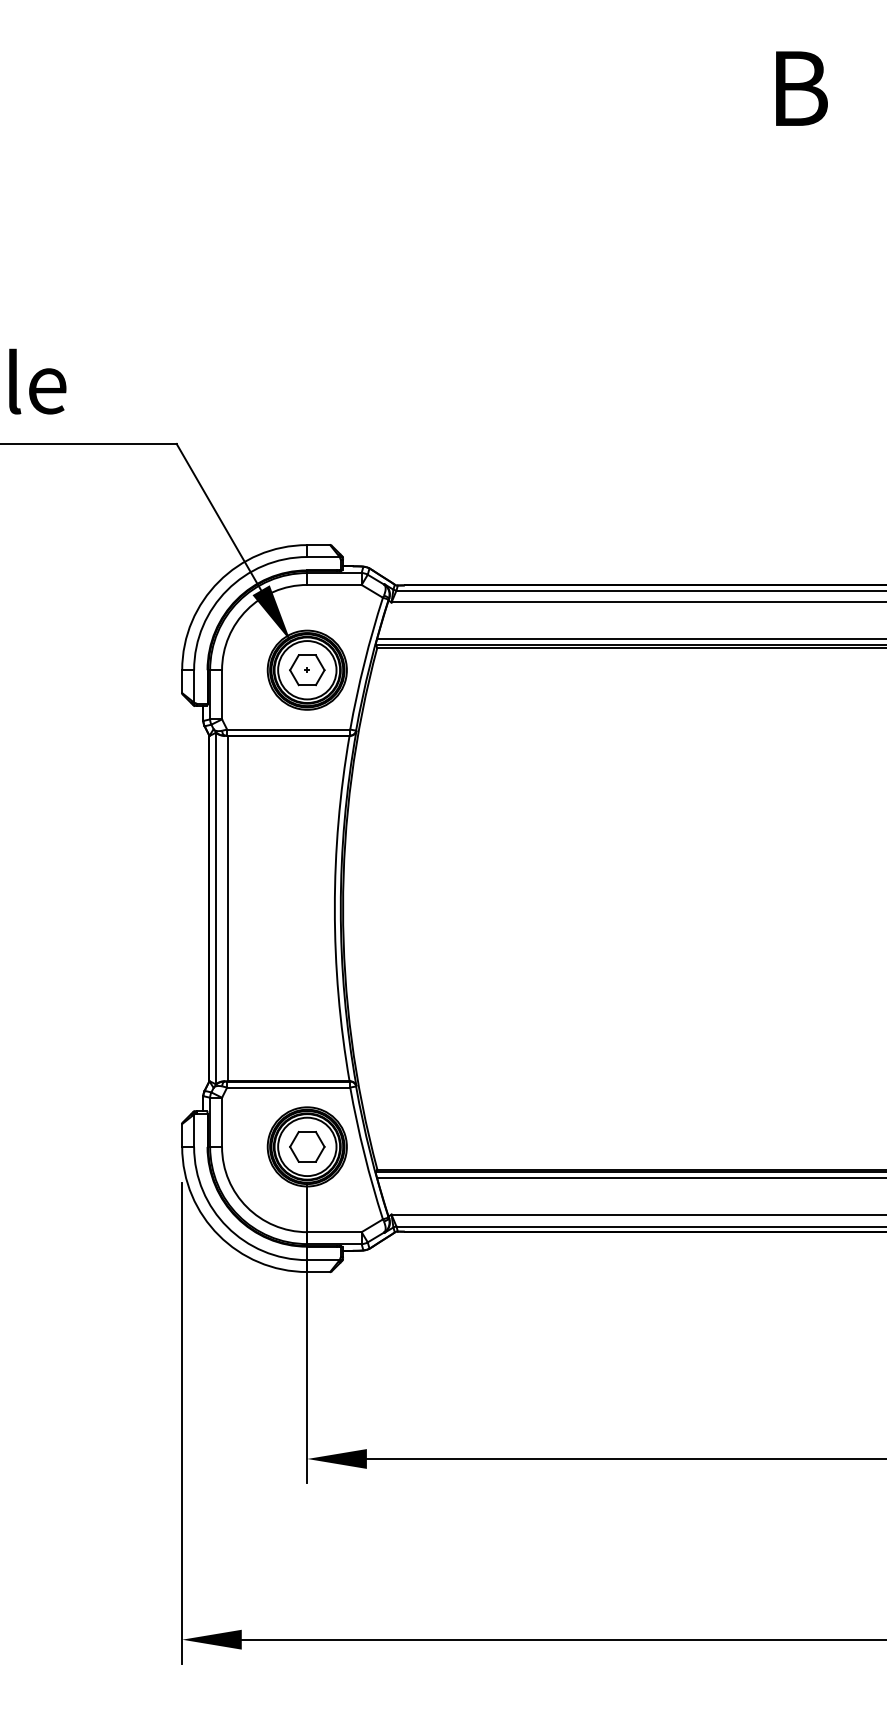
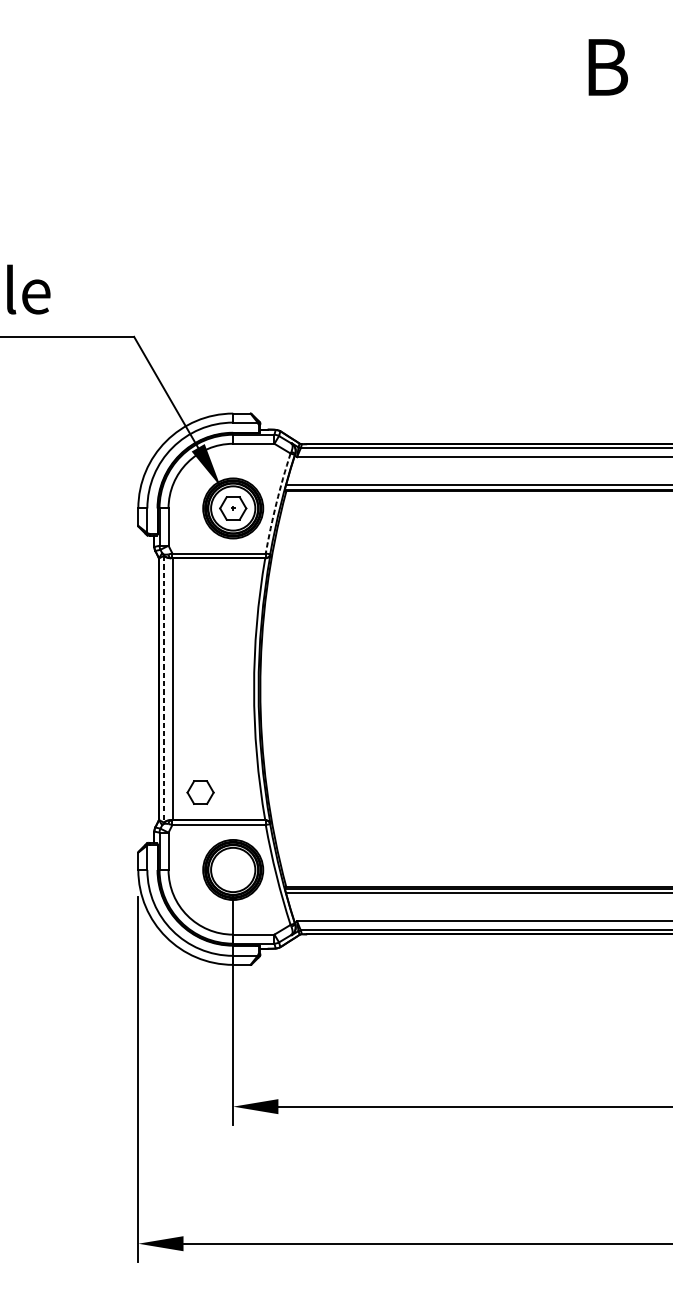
arc: (364, 663) -> (276, 503), solid -> dashed
line: (215, 908) -> (163, 689), solid -> dashed
part: (307, 1146) -> (200, 792), moved

